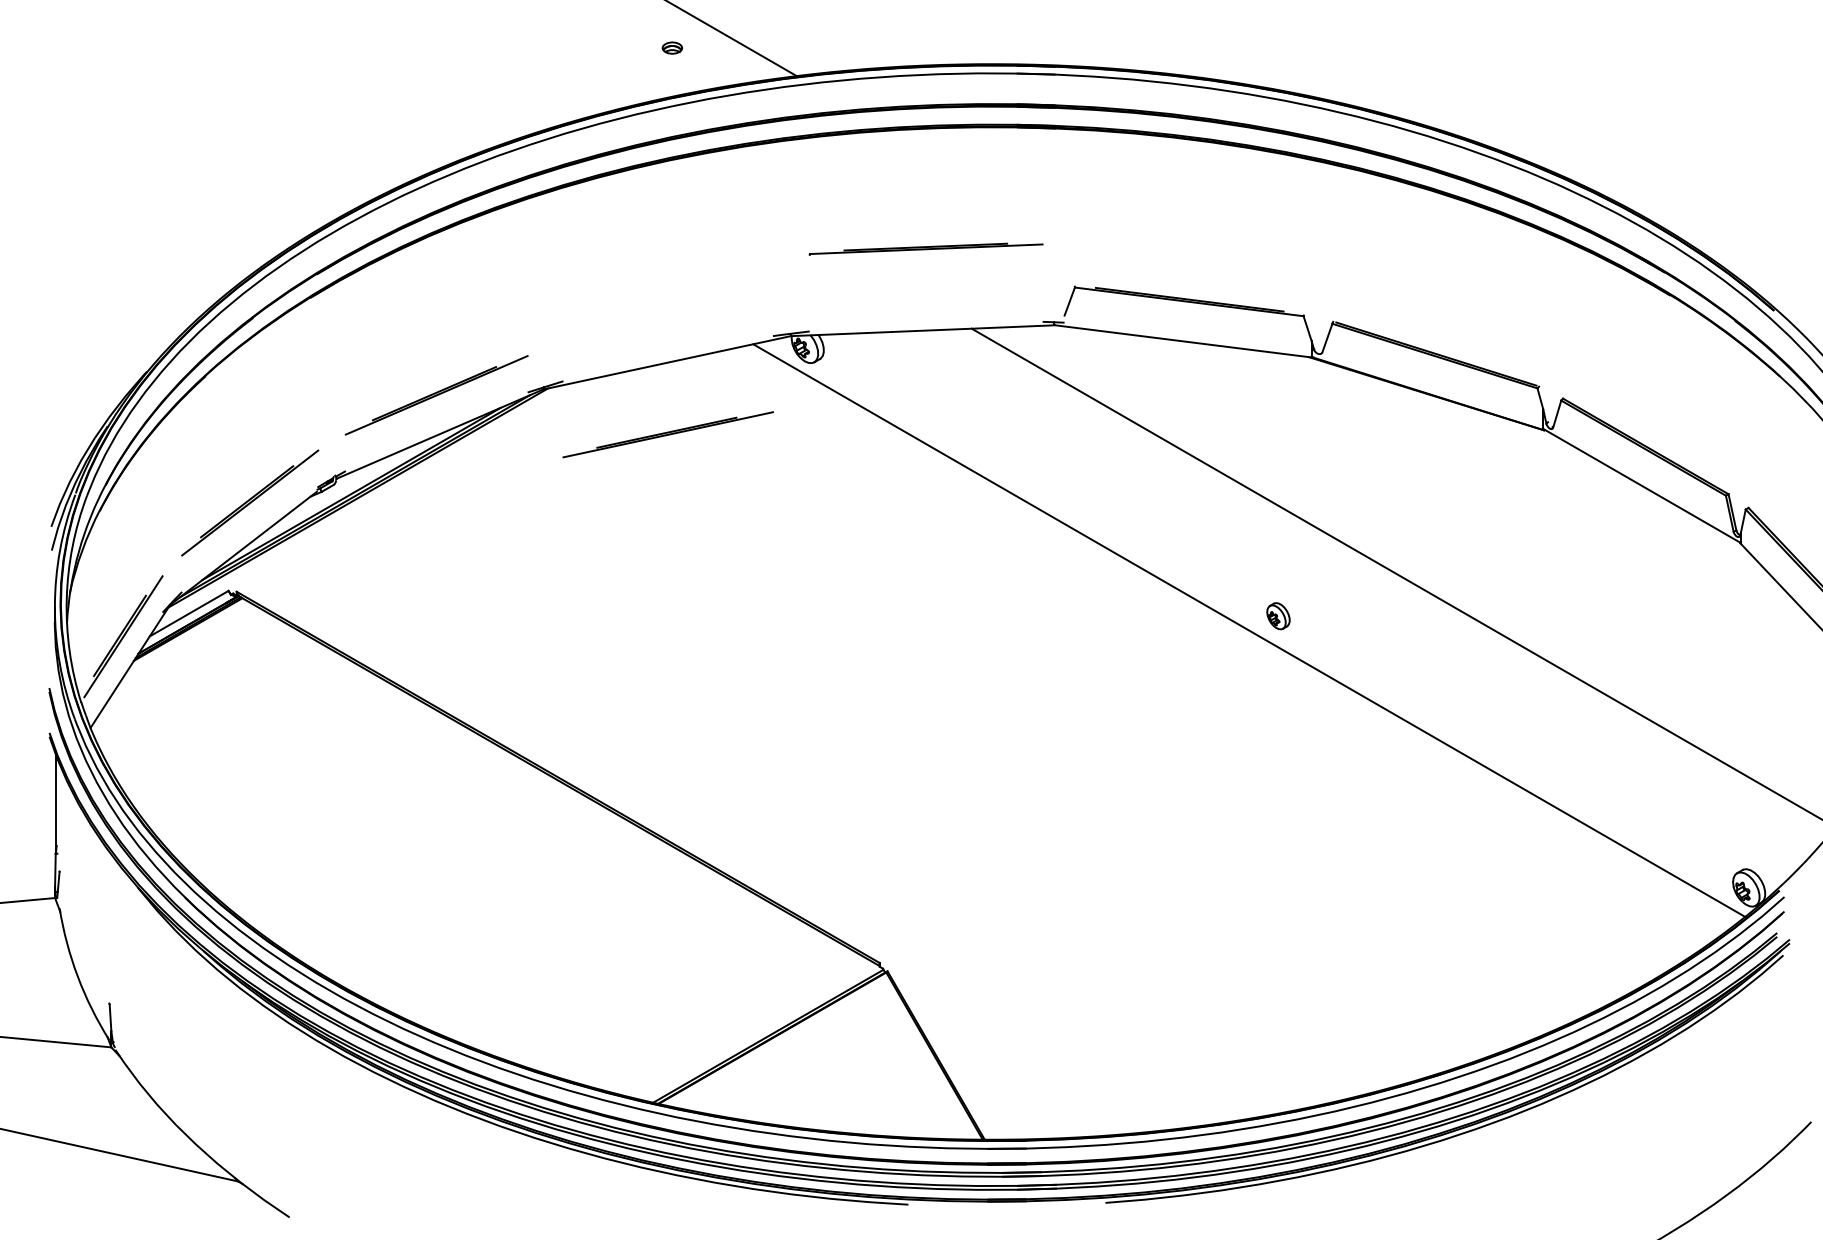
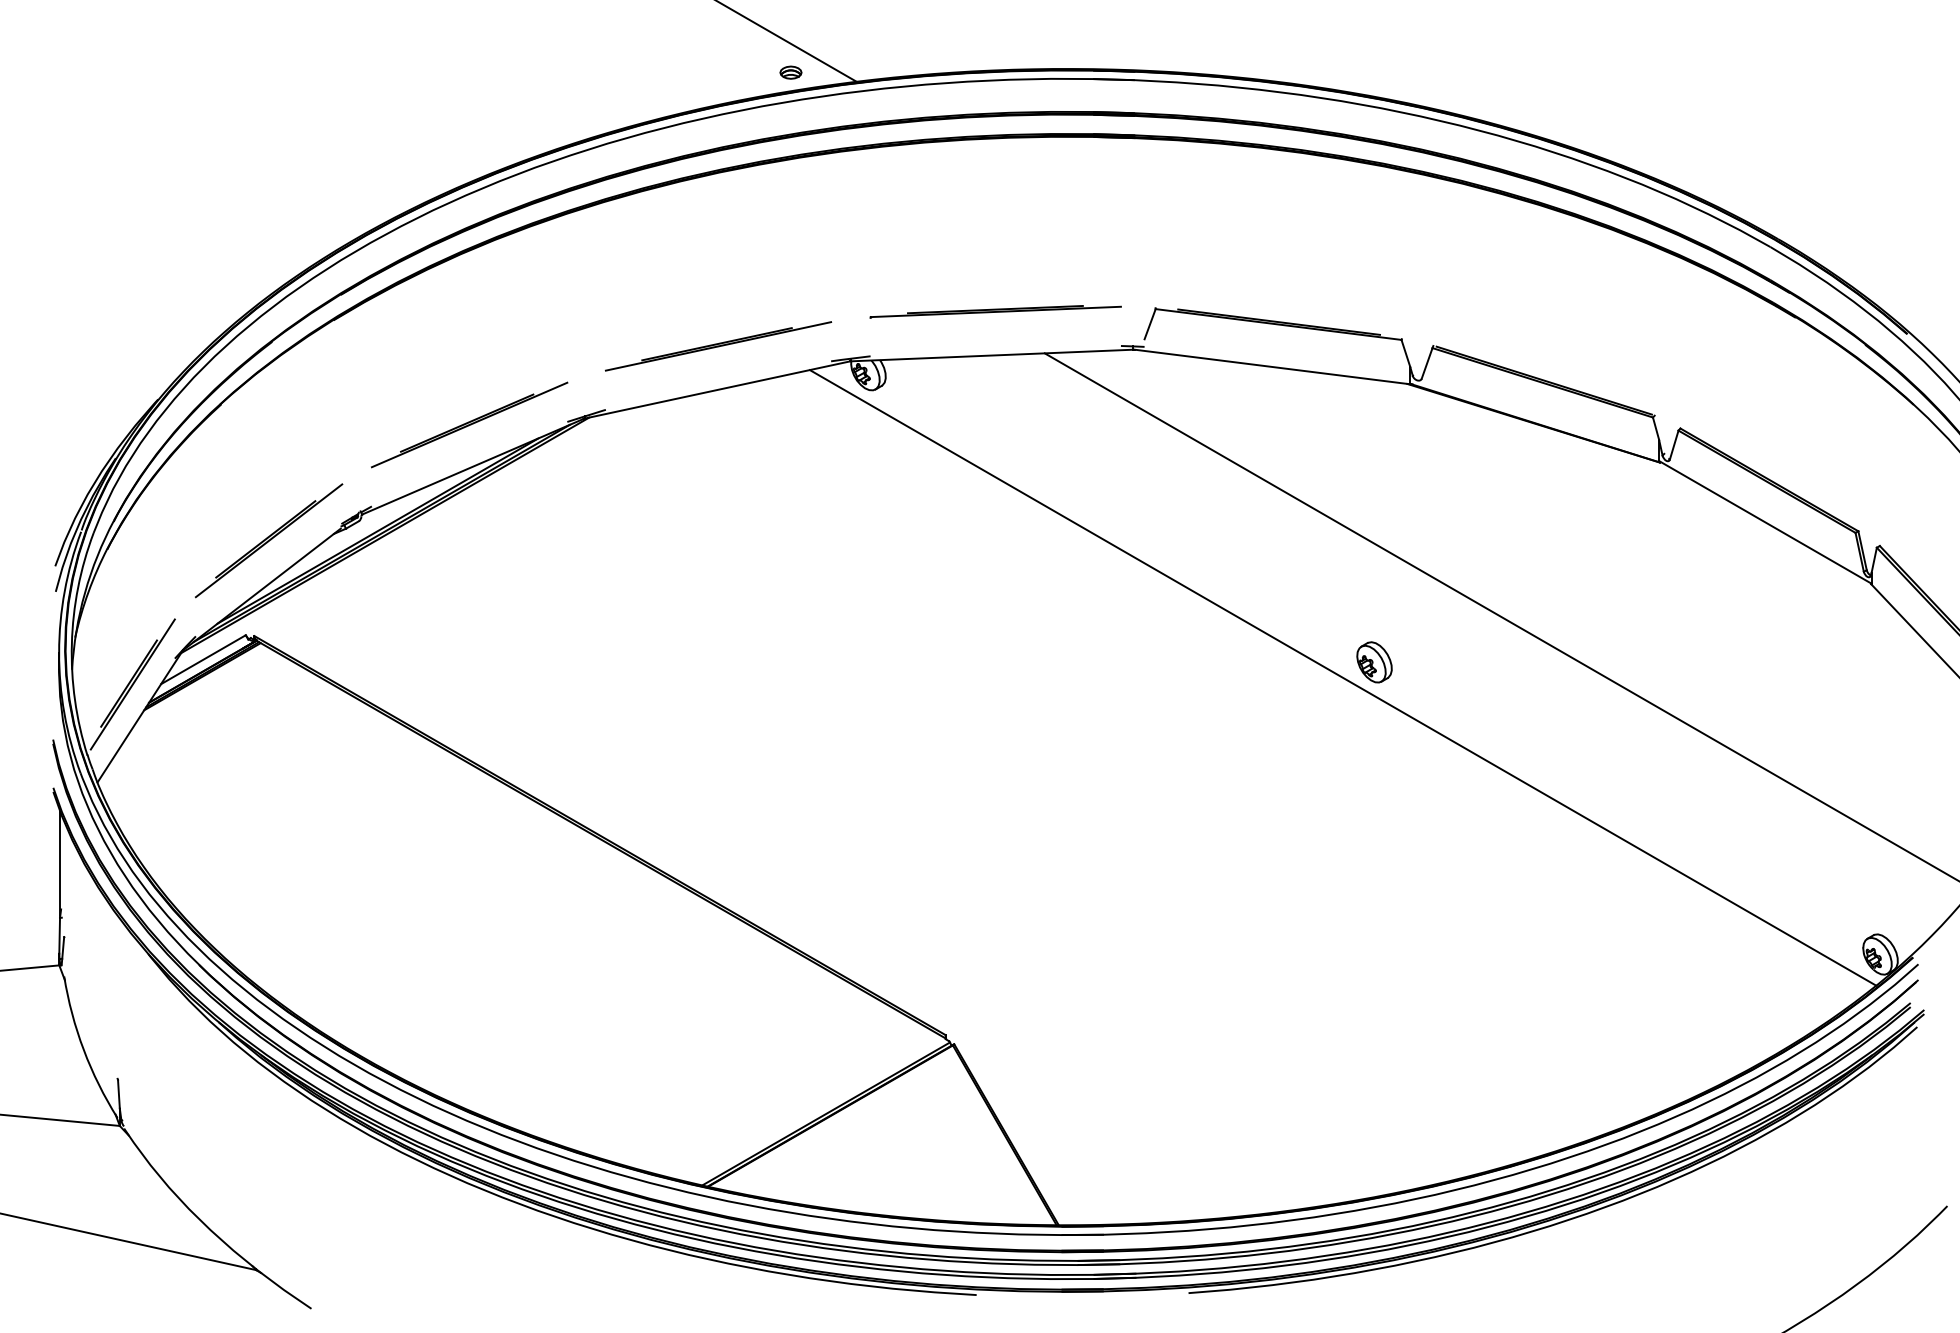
part: (671, 47) -> (790, 72), moved
part: (925, 248) -> (995, 311), moved
part: (668, 434) -> (718, 346), moved
part: (1278, 616) -> (1374, 662), size x1.43

